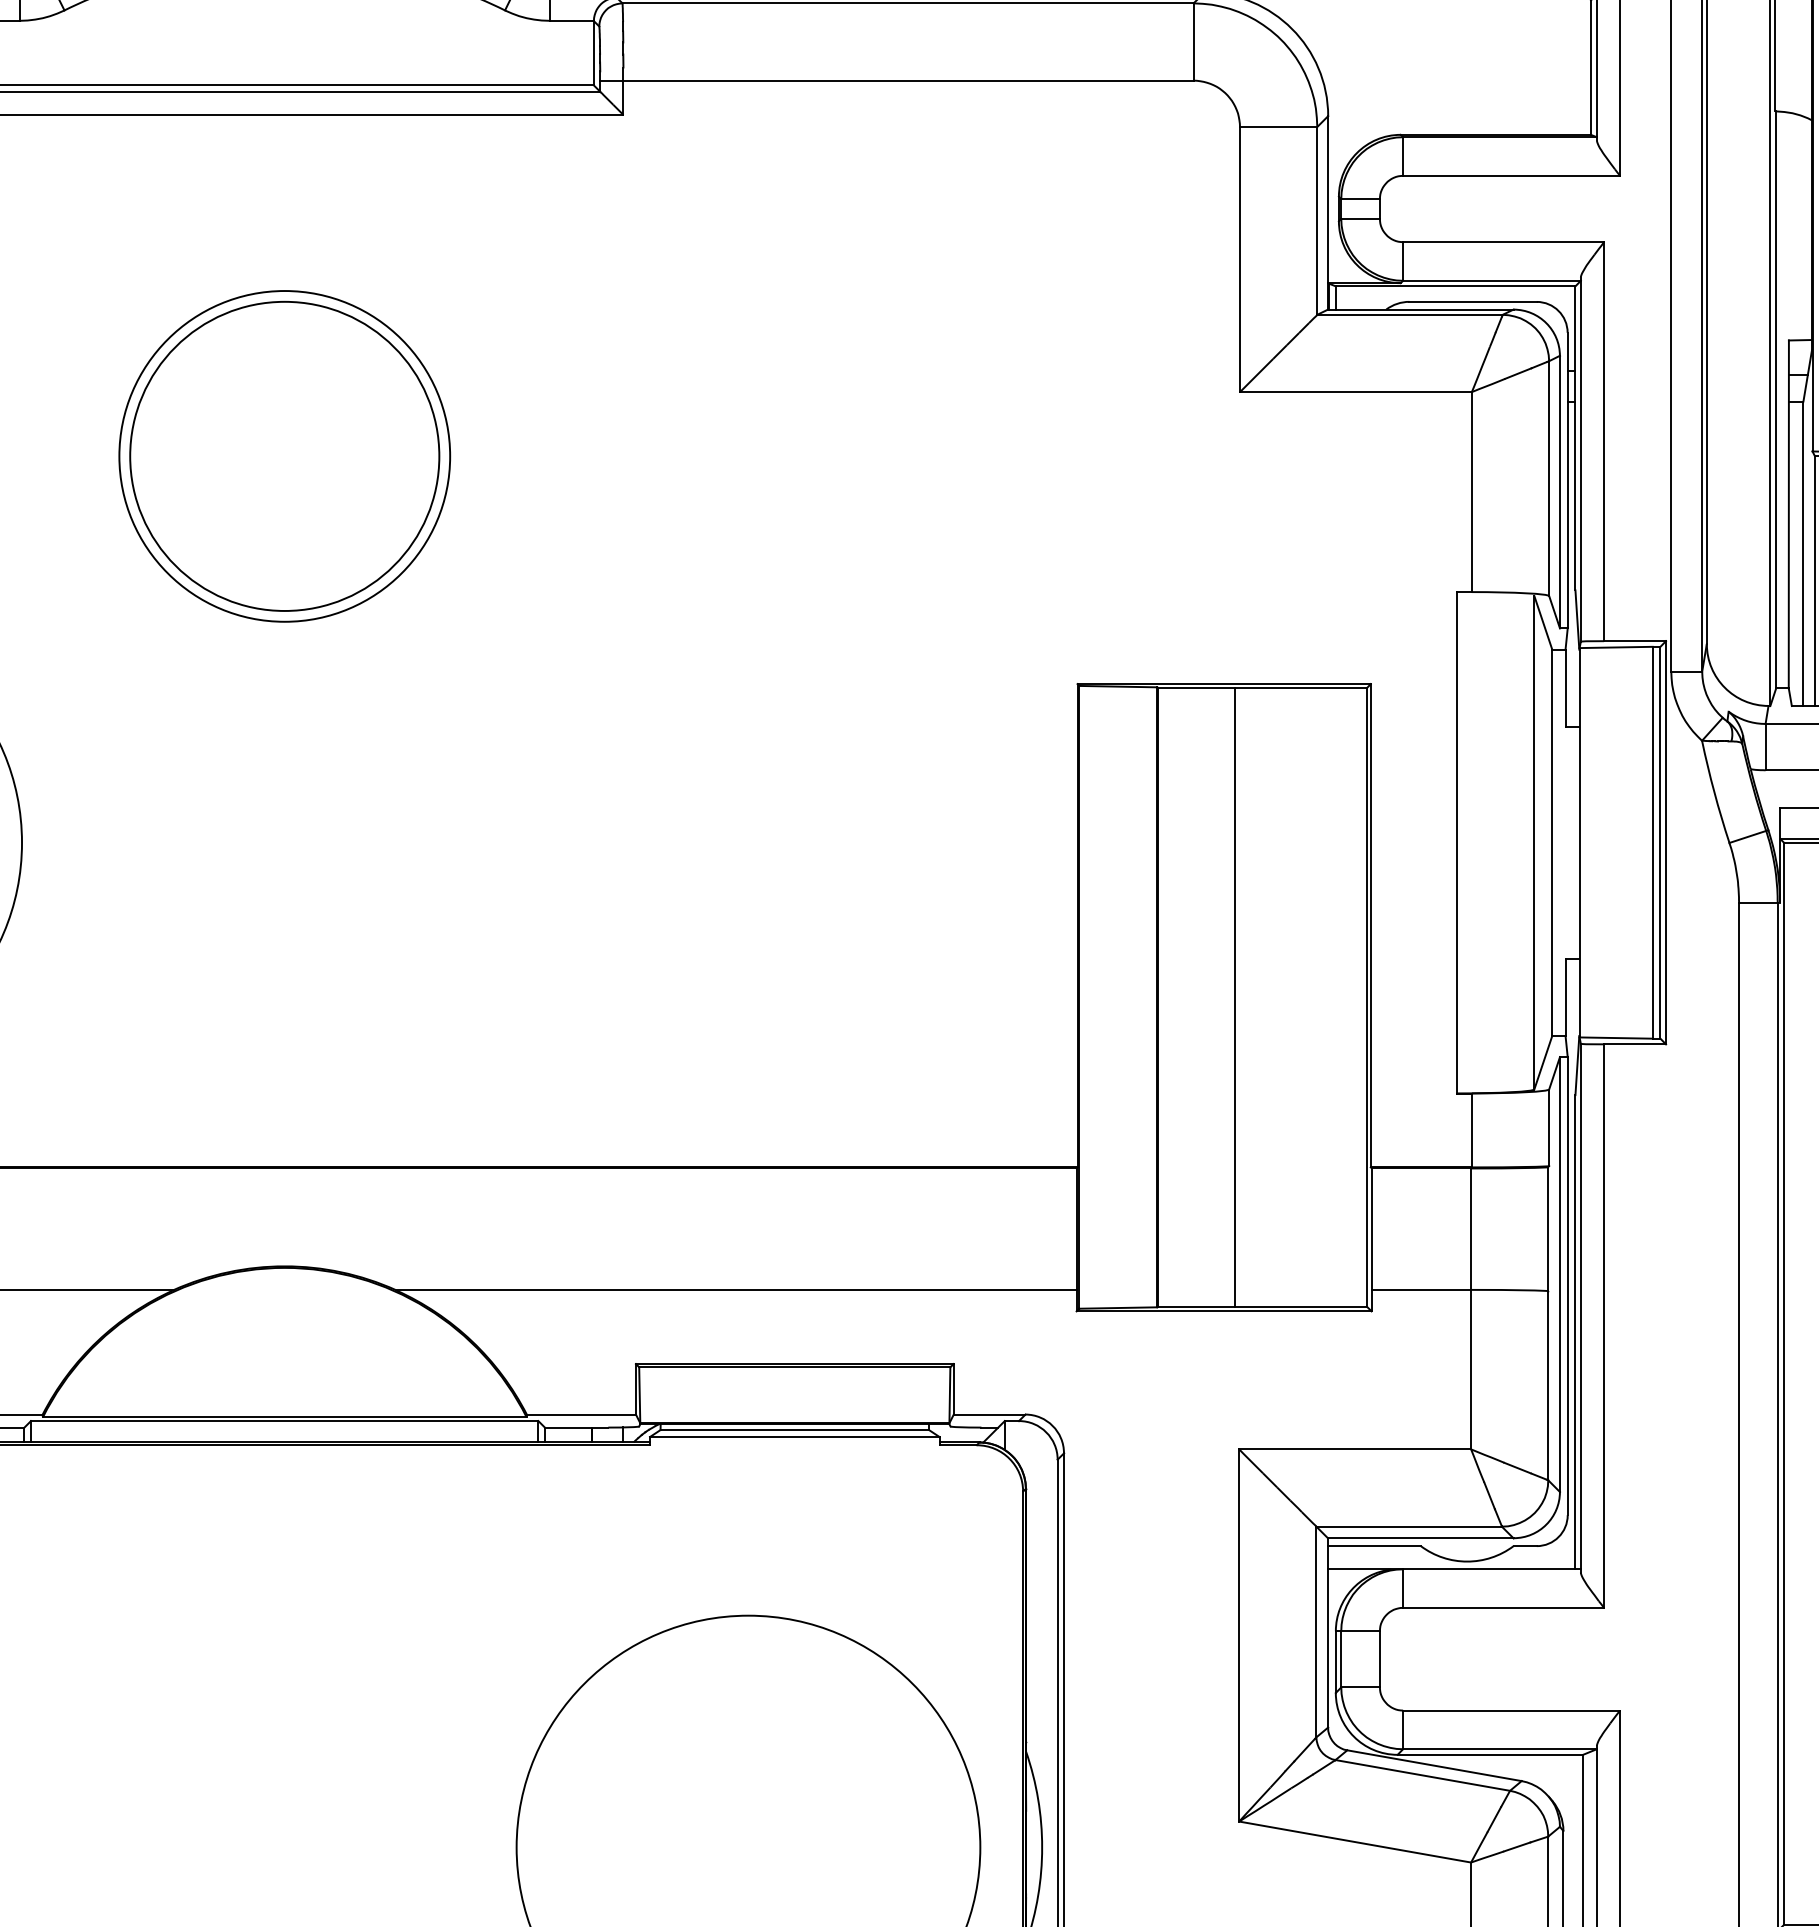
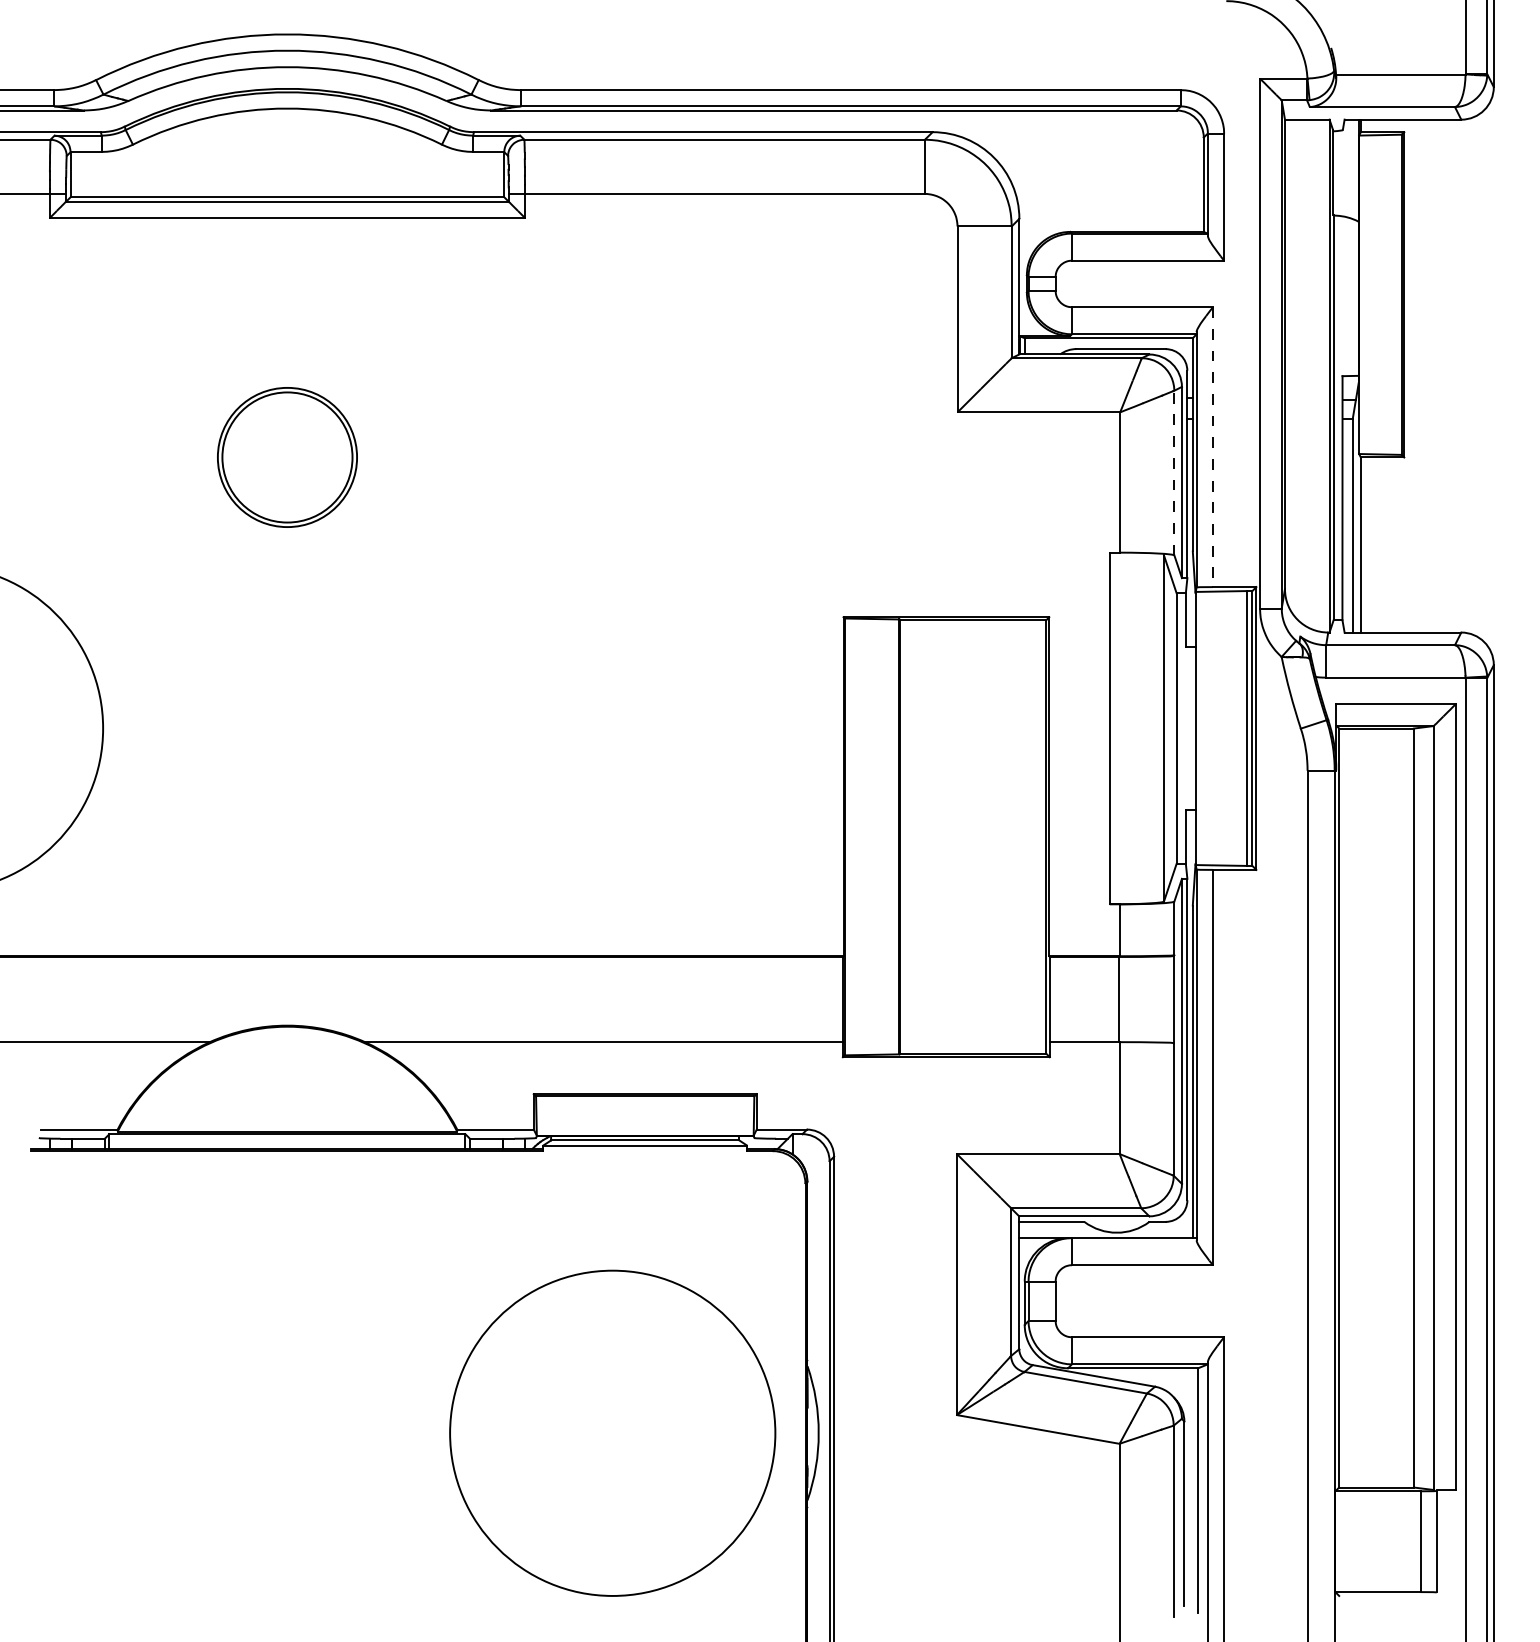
line: (1603, 442) -> (1212, 447), solid -> dashed
part: (284, 456) -> (287, 457), size x0.6
line: (1549, 477) -> (1174, 472), solid -> dashed
line: (1234, 996) -> (953, 836), removed

